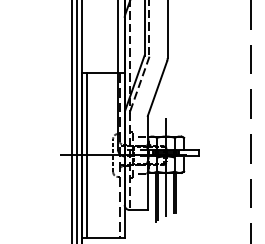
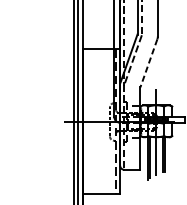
line: (157, 88) -> (148, 63), solid -> dashed
line: (87, 155) -> (87, 121), removed

